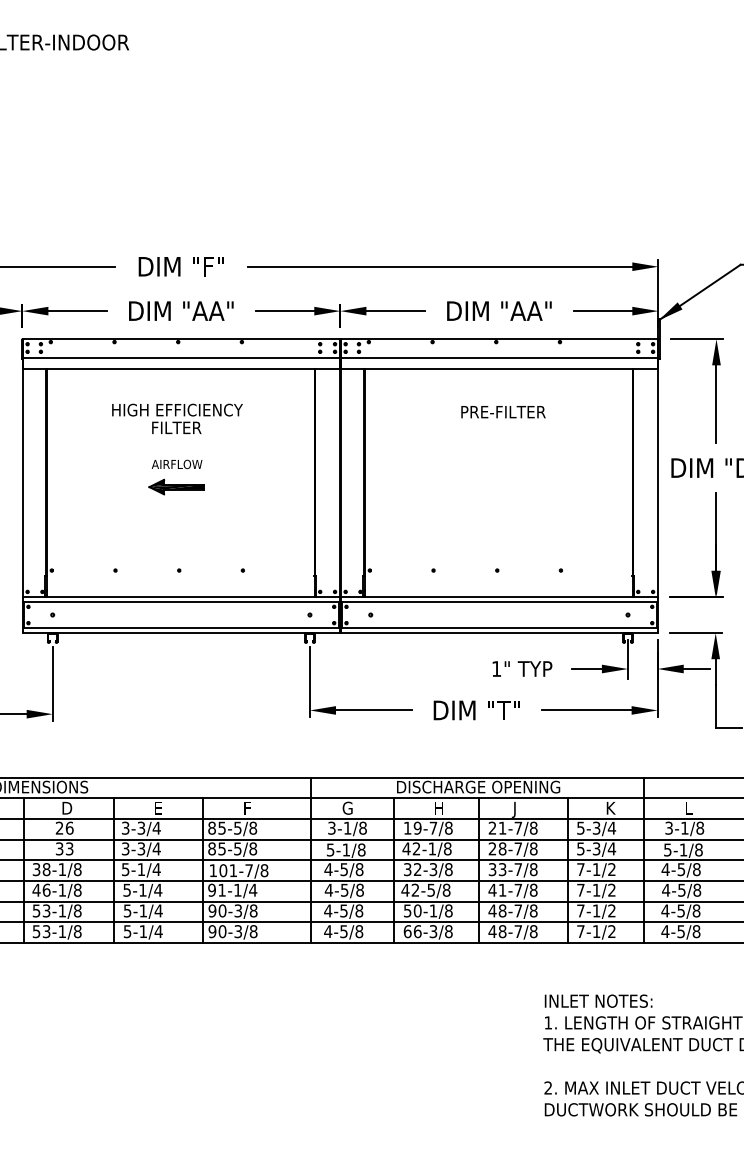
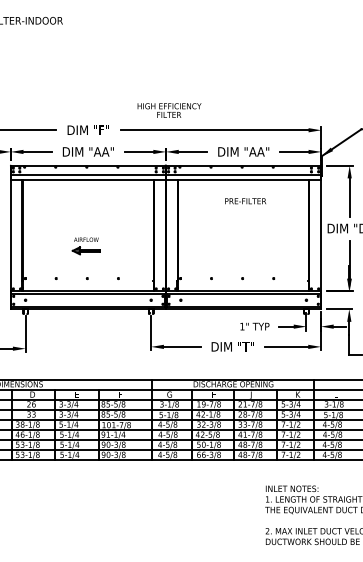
text: (177, 418) -> (169, 110), moved
part: (175, 478) -> (85, 246), moved

